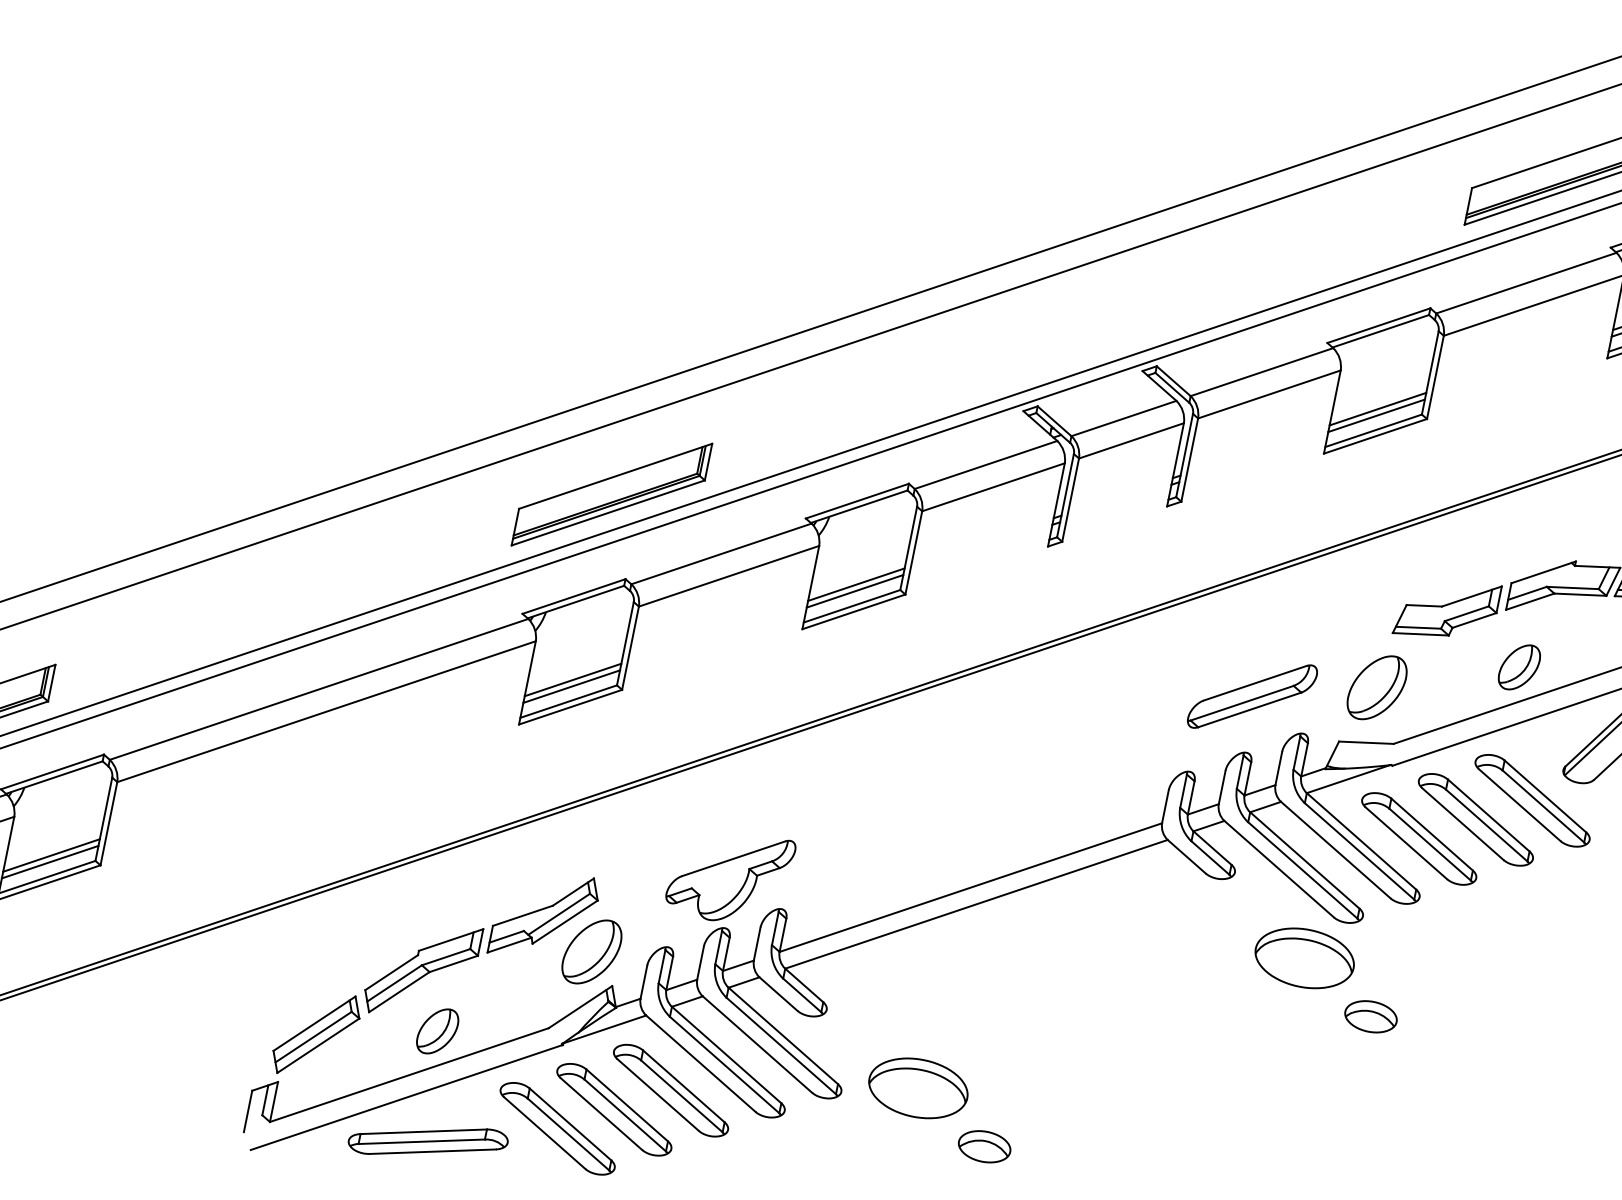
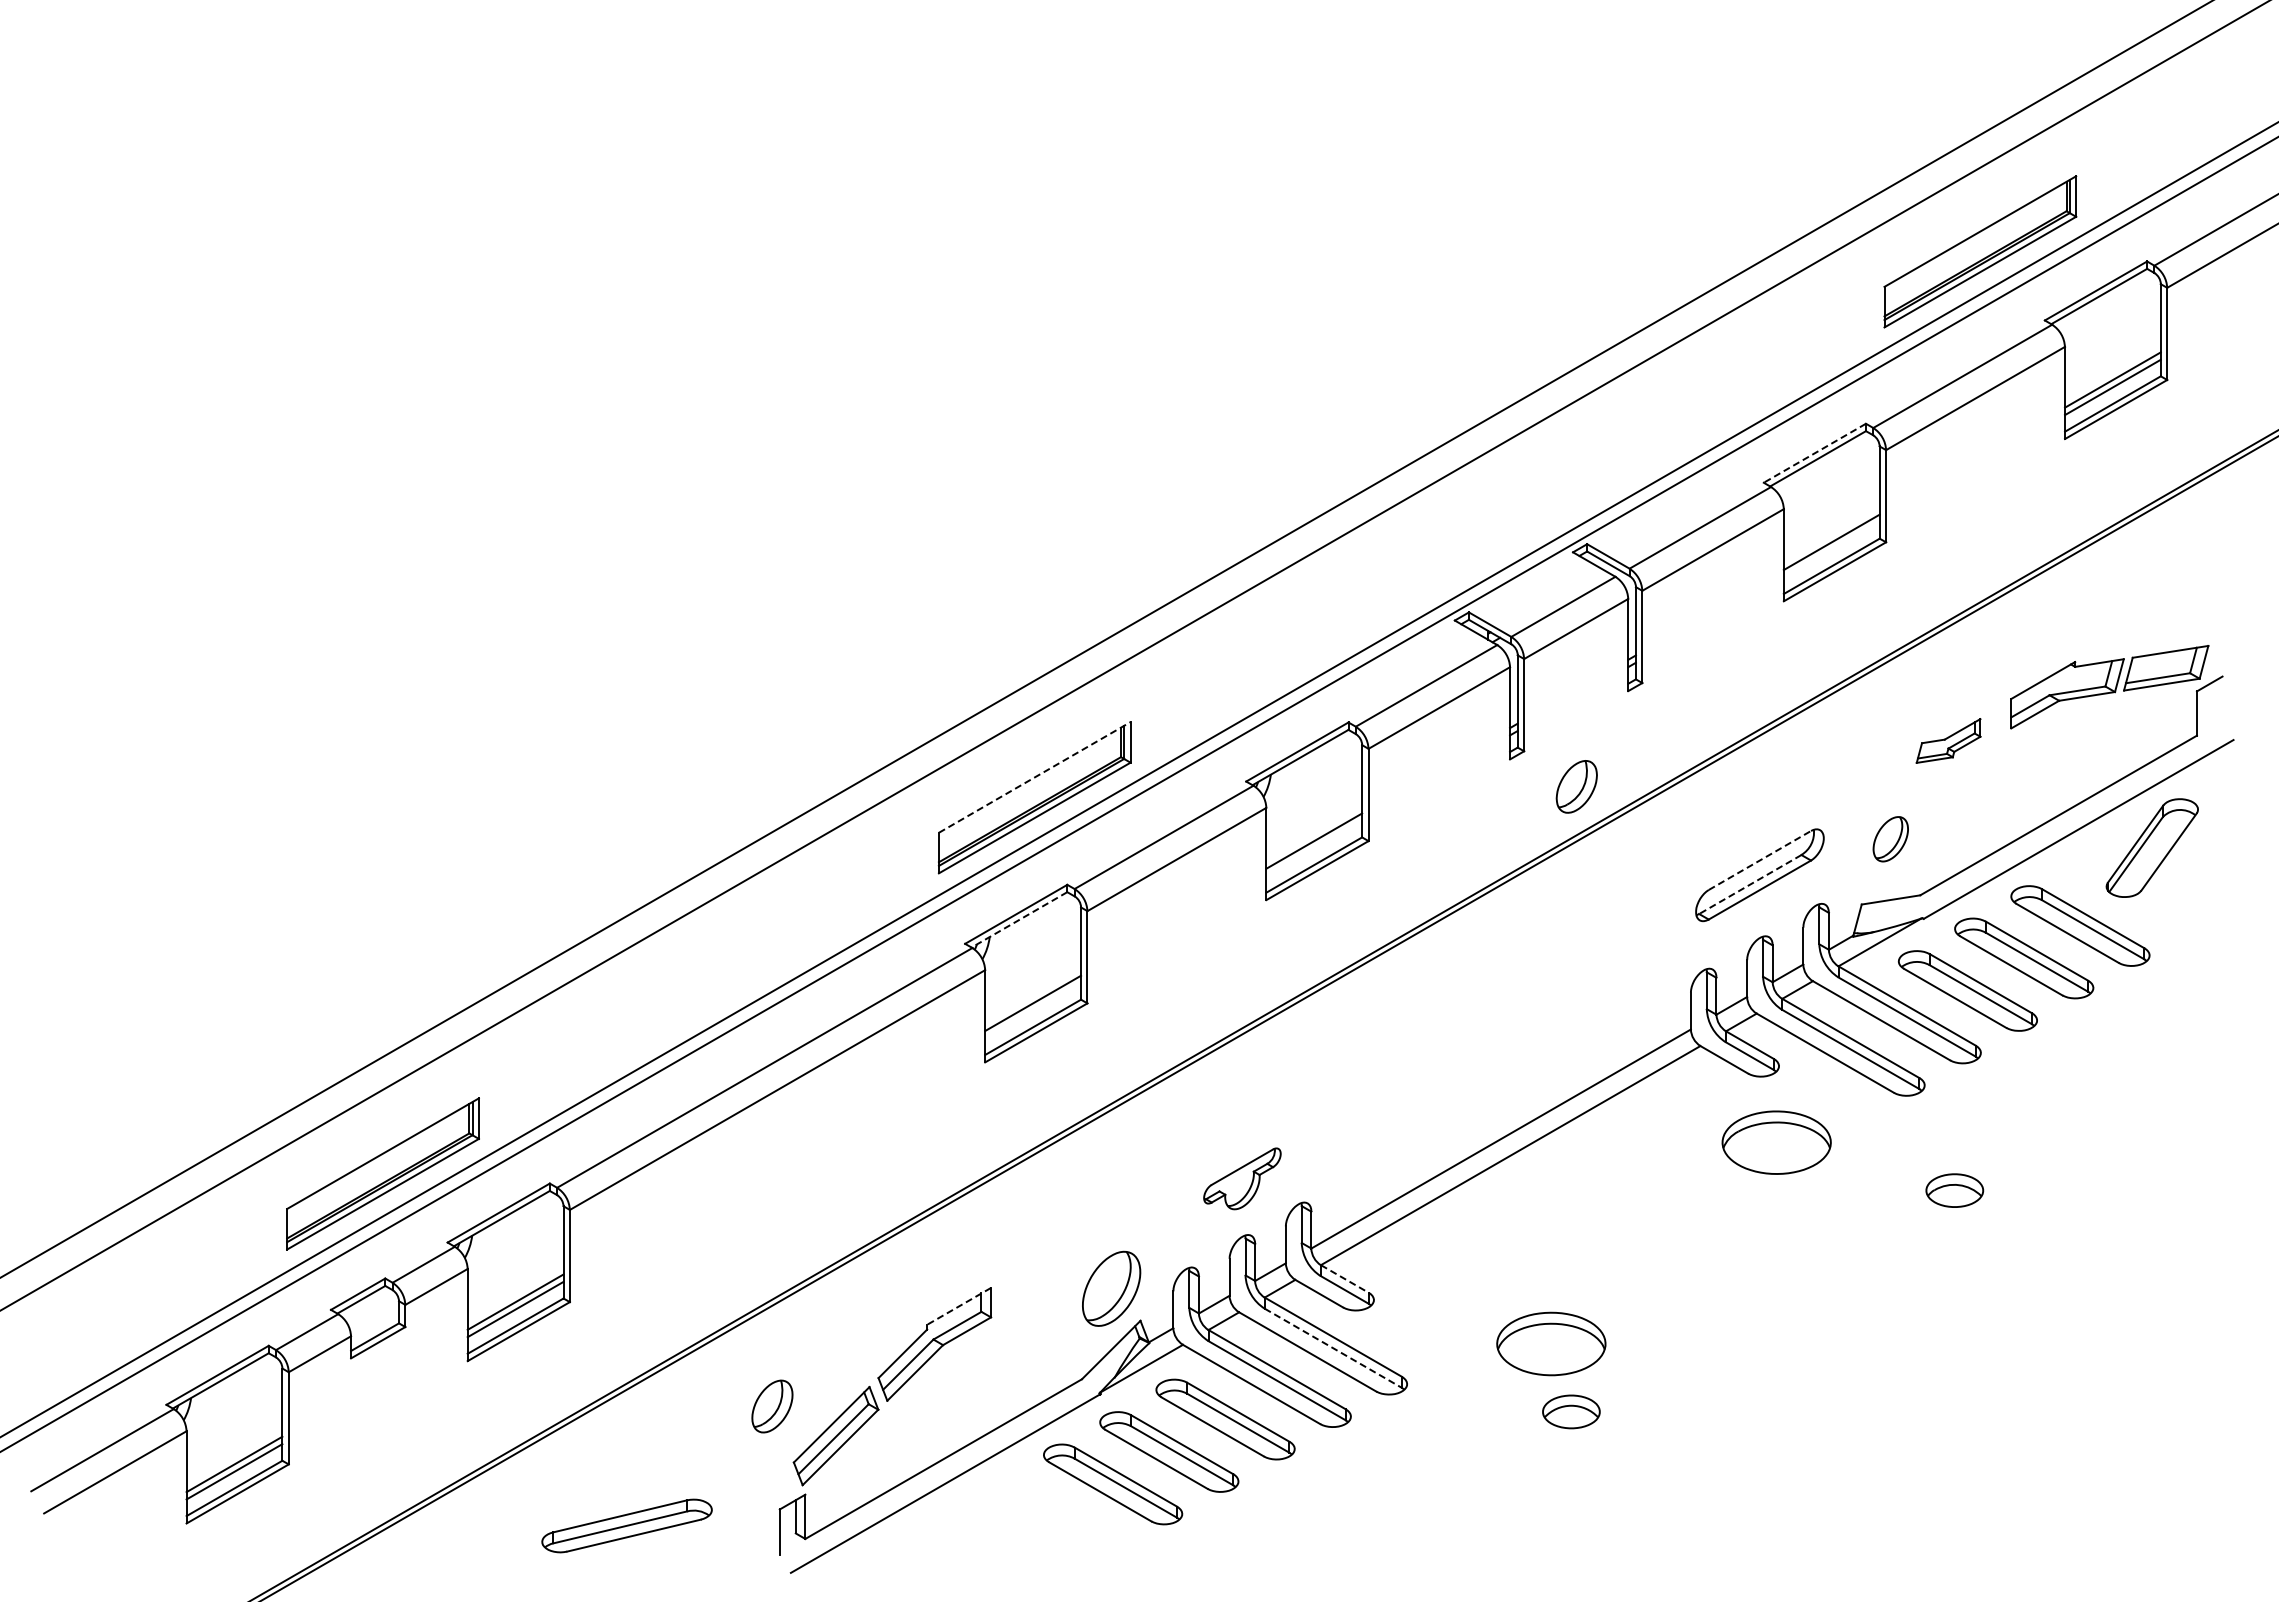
line: (1378, 325) -> (1814, 453), solid -> dashed
line: (1376, 415) -> (1831, 549), removed
line: (615, 476) -> (1034, 777), solid -> dashed
line: (855, 591) -> (1314, 848), removed
line: (575, 602) -> (1019, 920), solid -> dashed
part: (1447, 609) -> (1948, 740), size x0.6
part: (1519, 667) -> (1576, 786), moved
line: (1255, 683) -> (1760, 860), solid -> dashed
line: (572, 686) -> (1033, 1010), removed
part: (1376, 688) -> (1890, 839), size x0.6
line: (1241, 703) -> (1749, 884), solid -> dashed
part: (730, 876) -> (1242, 1178), size x0.6
part: (544, 915) -> (1053, 1260), removed
line: (451, 940) -> (959, 1306), solid -> dashed
part: (1304, 958) -> (1776, 1142), moved
line: (804, 985) -> (1344, 1278), solid -> dashed
part: (437, 1031) -> (772, 1406), moved
line: (781, 1046) -> (1333, 1348), solid -> dashed
part: (918, 1087) -> (1551, 1343), moved
part: (427, 1141) -> (626, 1525), moved

